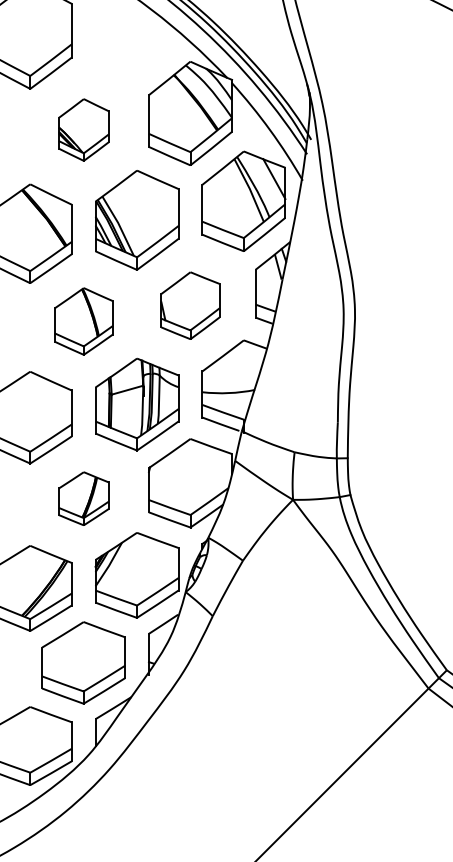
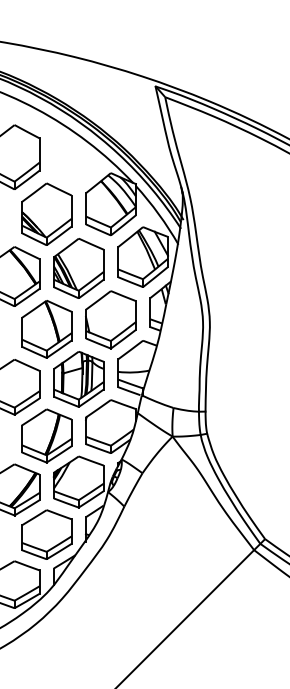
part: (83, 128) -> (46, 213), size x1.67
part: (189, 305) -> (110, 319), size x1.43
part: (83, 321) -> (46, 329), size x1.43
part: (83, 497) -> (46, 435), size x1.67

